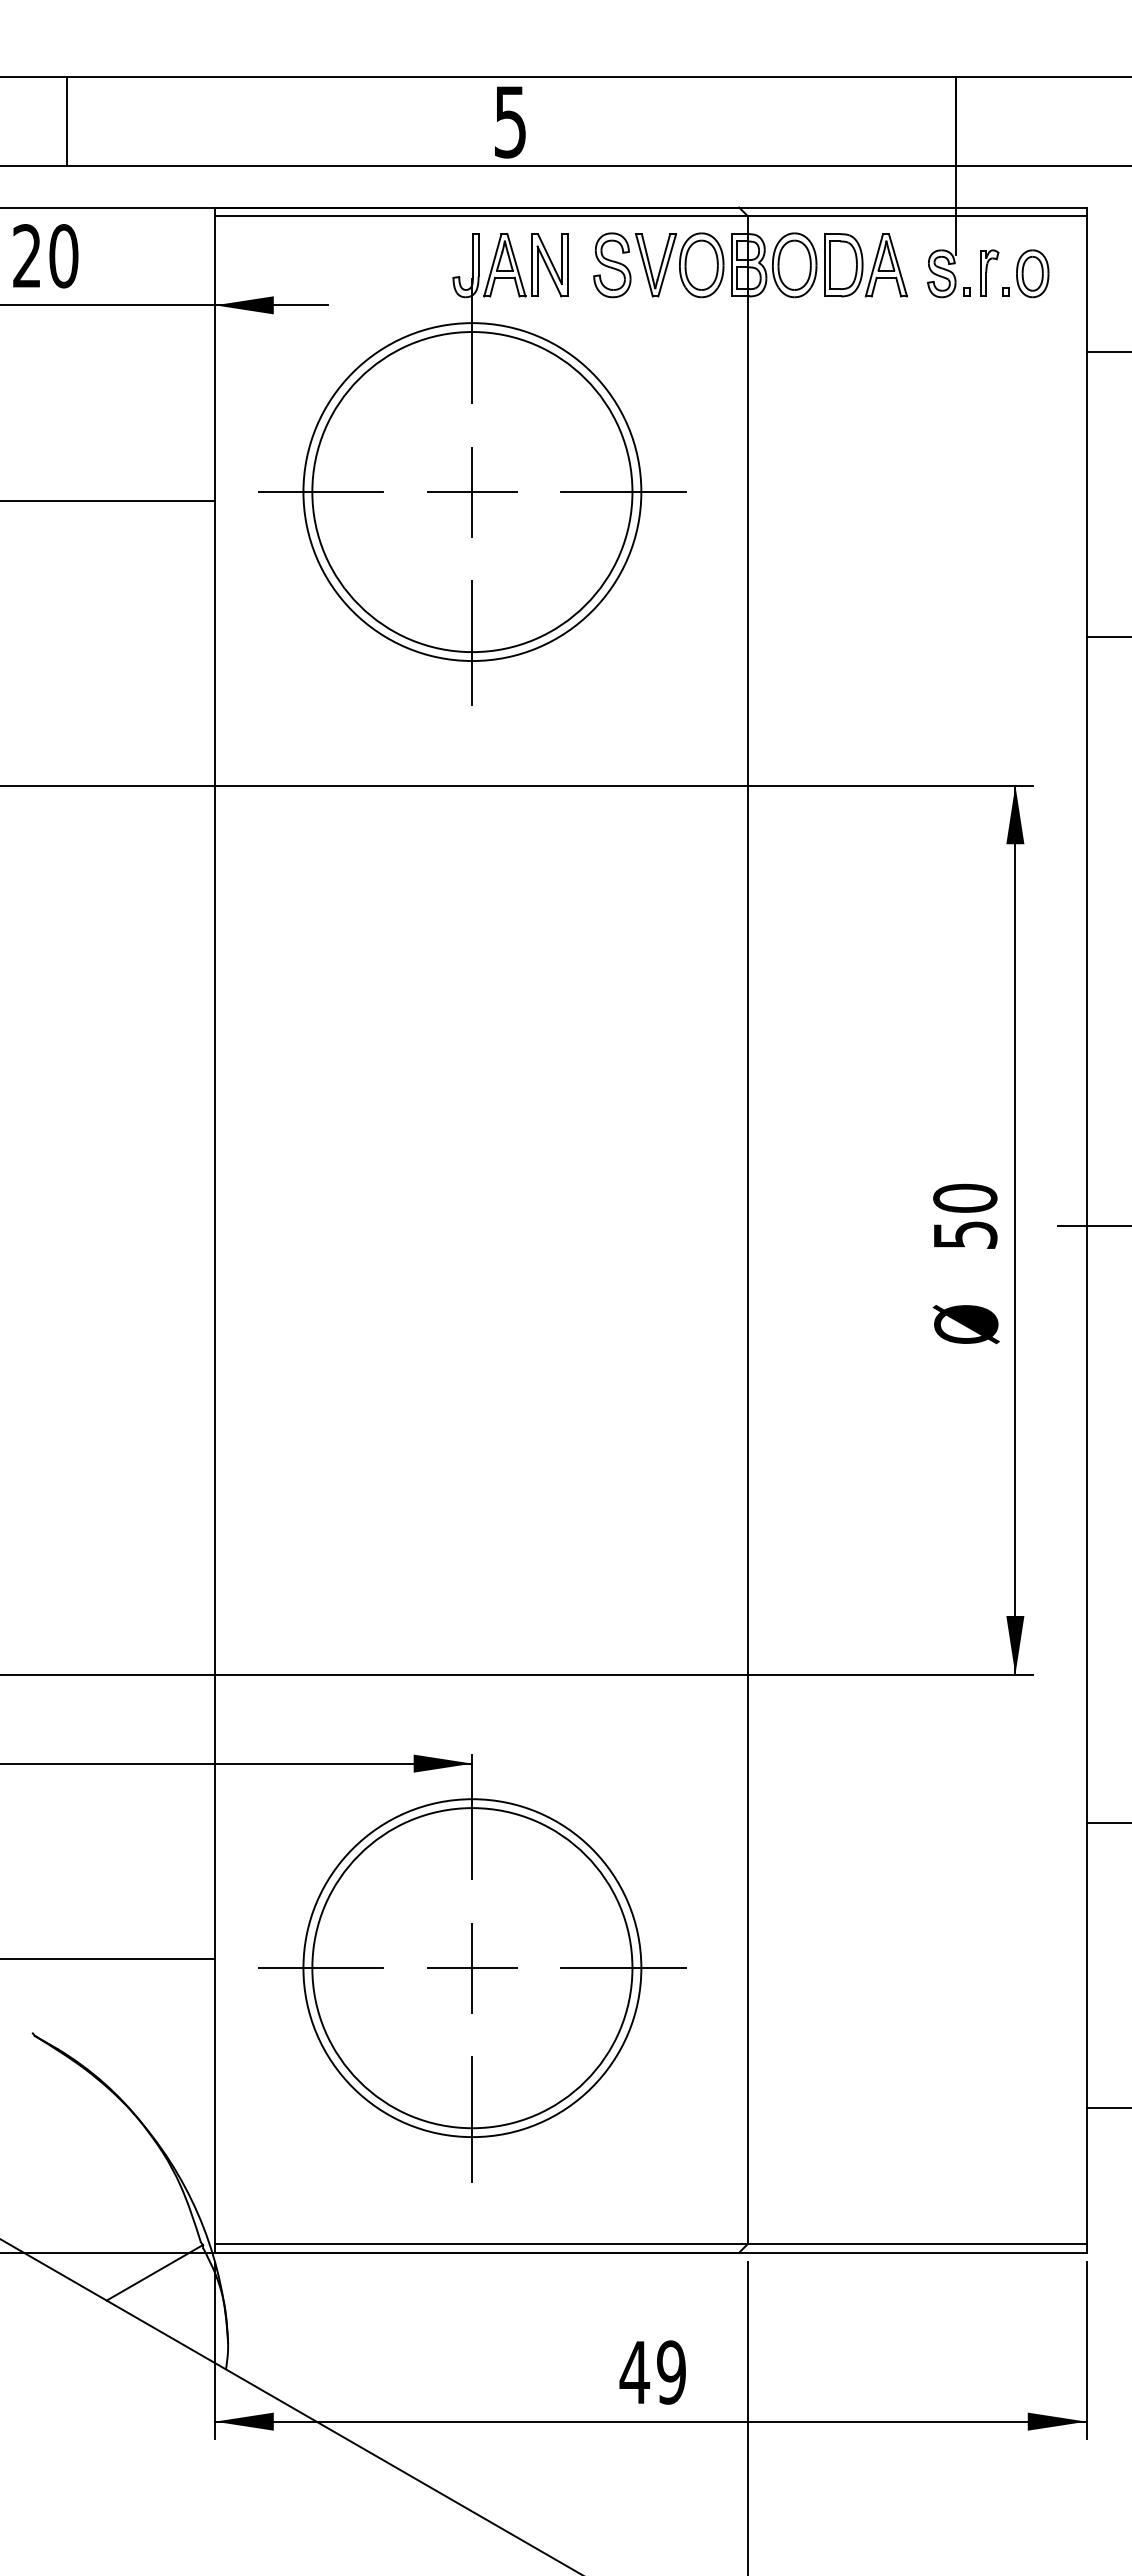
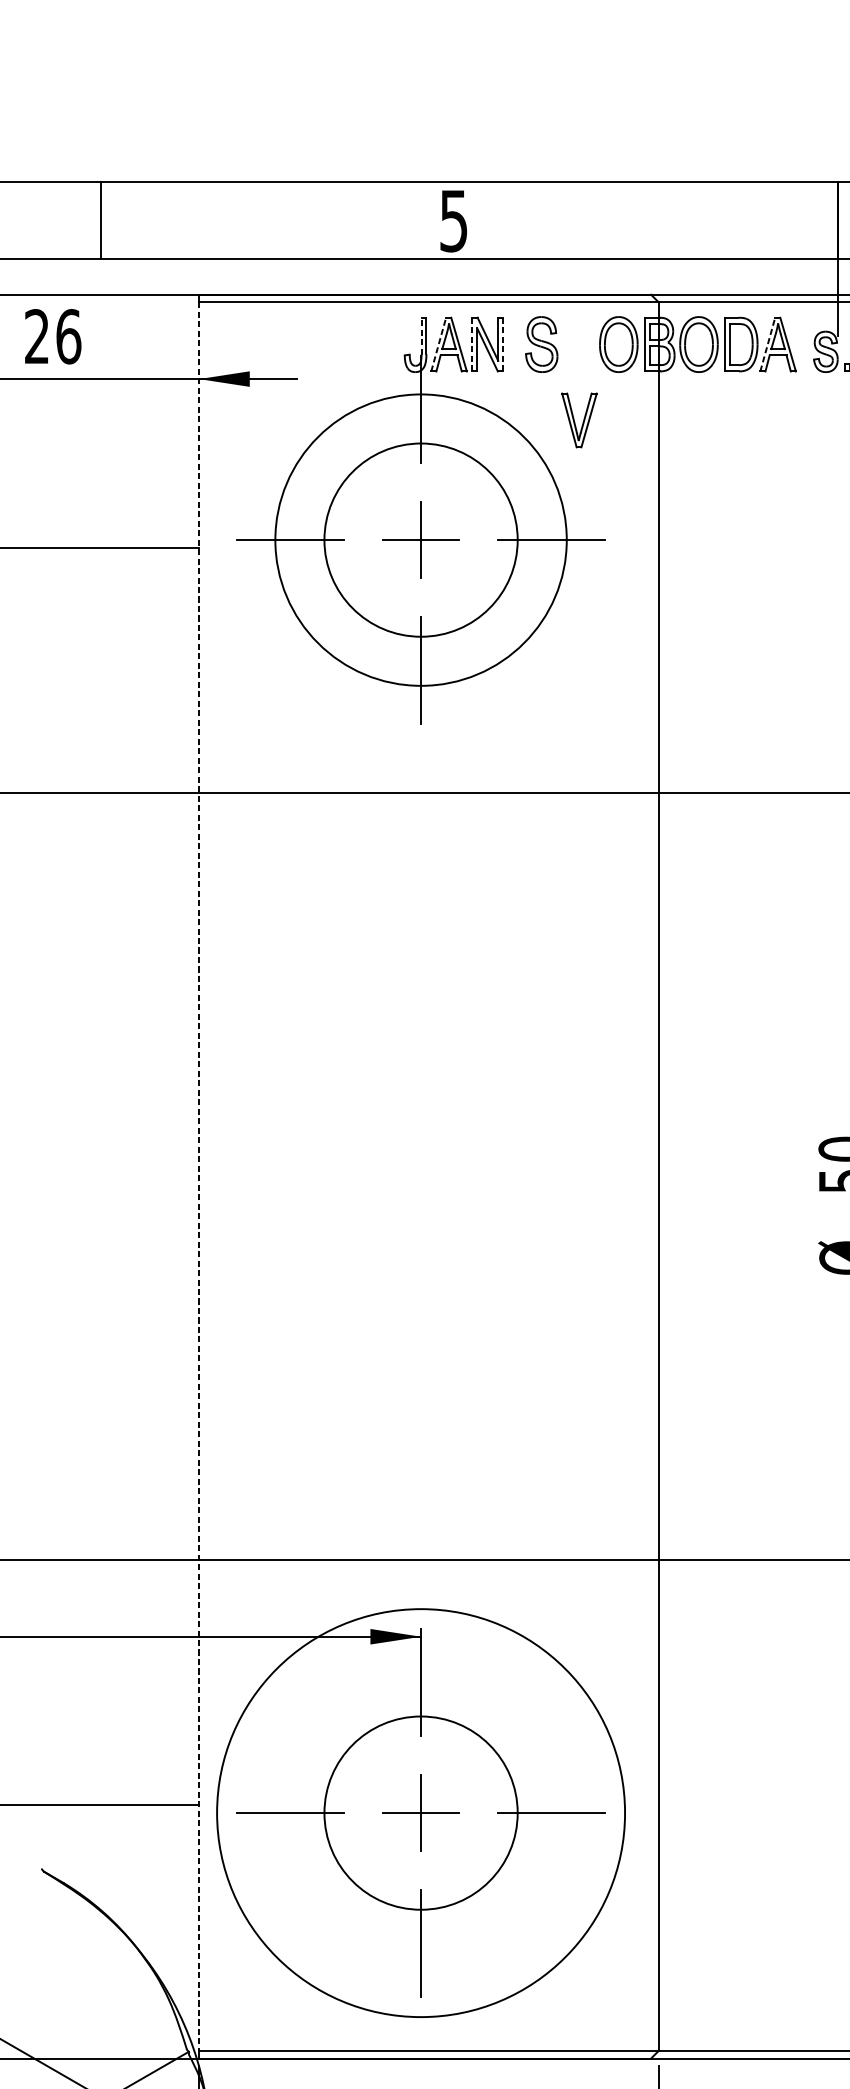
line: (66, 121) -> (101, 220), moved
line: (472, 255) -> (421, 336), solid -> dashed
text: (63, 256) -> (68, 336), 20 -> 26
line: (492, 264) -> (438, 343), solid -> dashed
line: (531, 264) -> (472, 343), solid -> dashed
line: (874, 264) -> (767, 343), solid -> dashed
line: (567, 265) -> (503, 344), solid -> dashed
part: (656, 265) -> (579, 420), moved
circle: (472, 492) -> (421, 540), size x0.7
line: (215, 1230) -> (199, 1176), solid -> dashed
circle: (472, 1968) -> (421, 1813), size x0.7
circle: (472, 1968) -> (421, 1813), size x1.4

